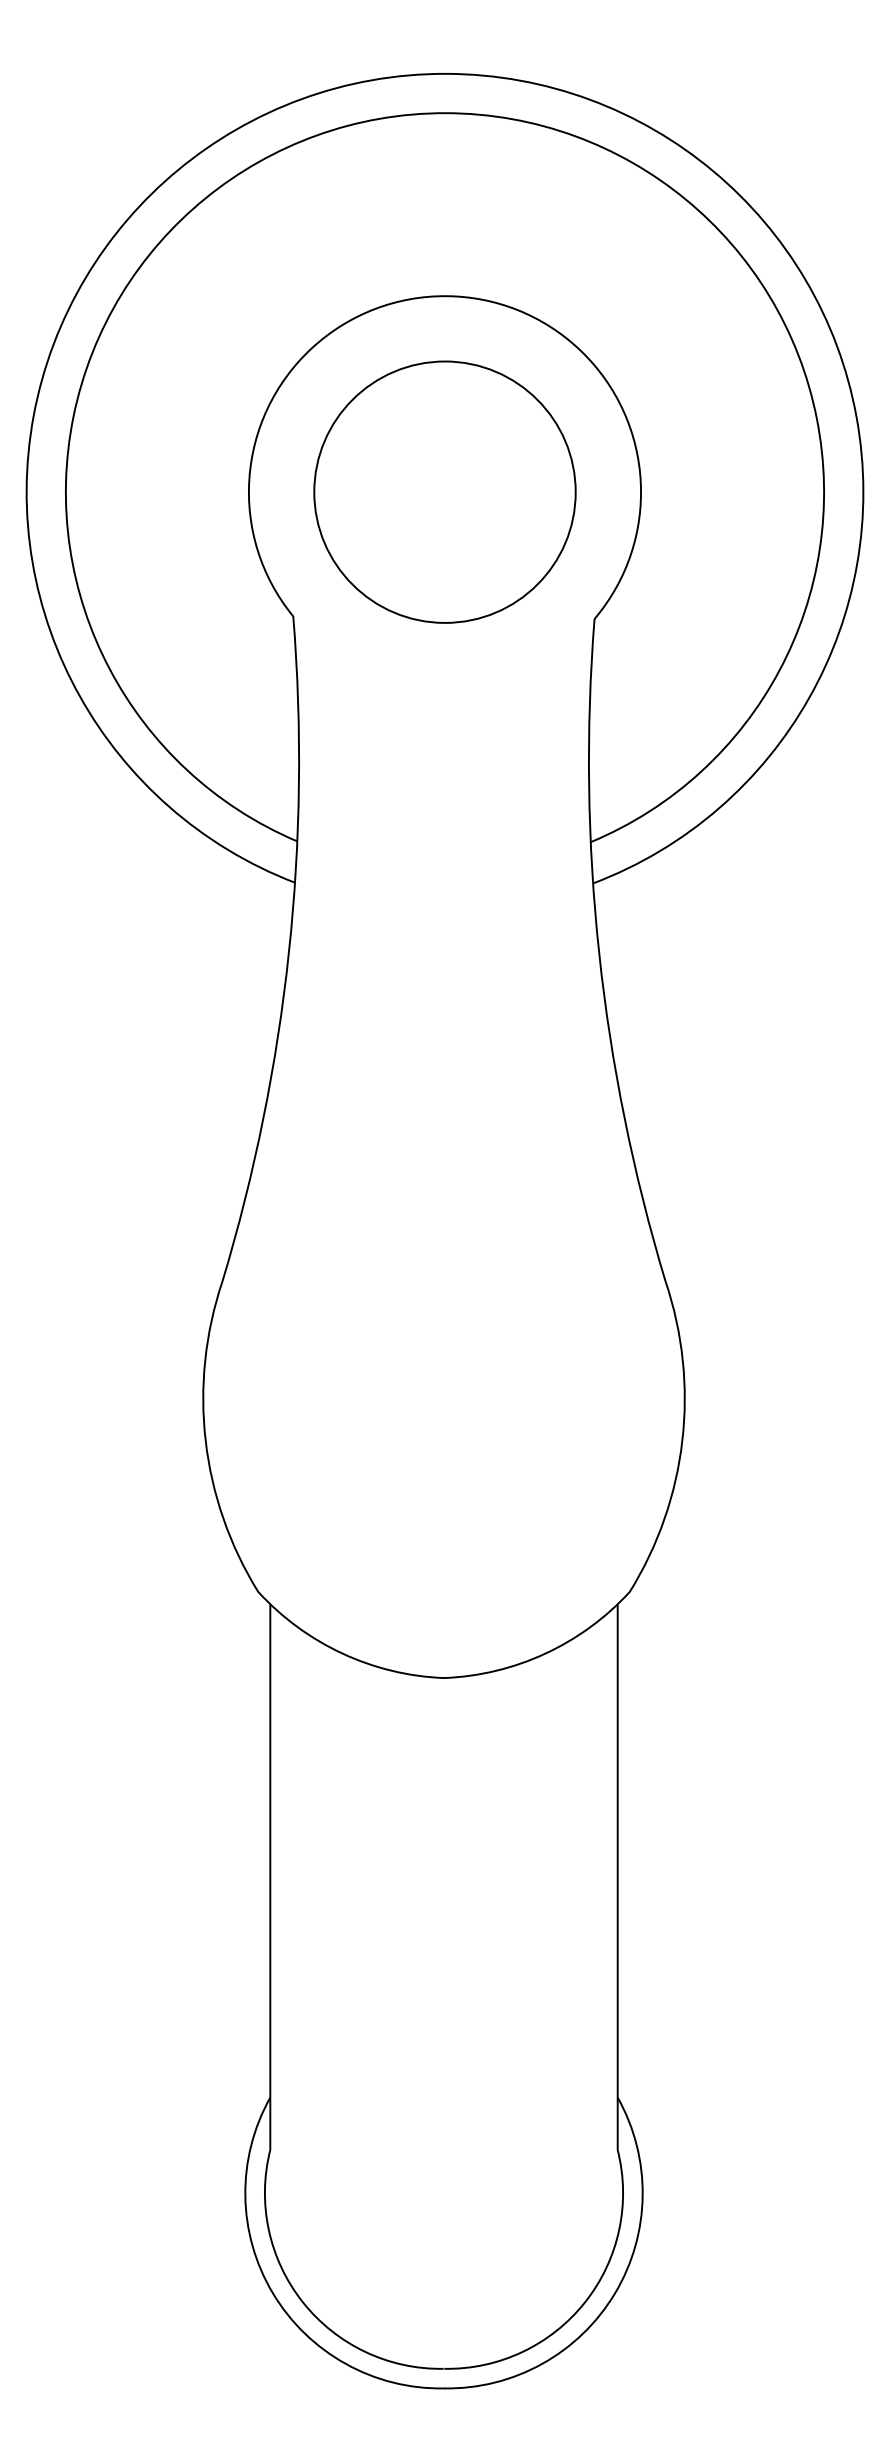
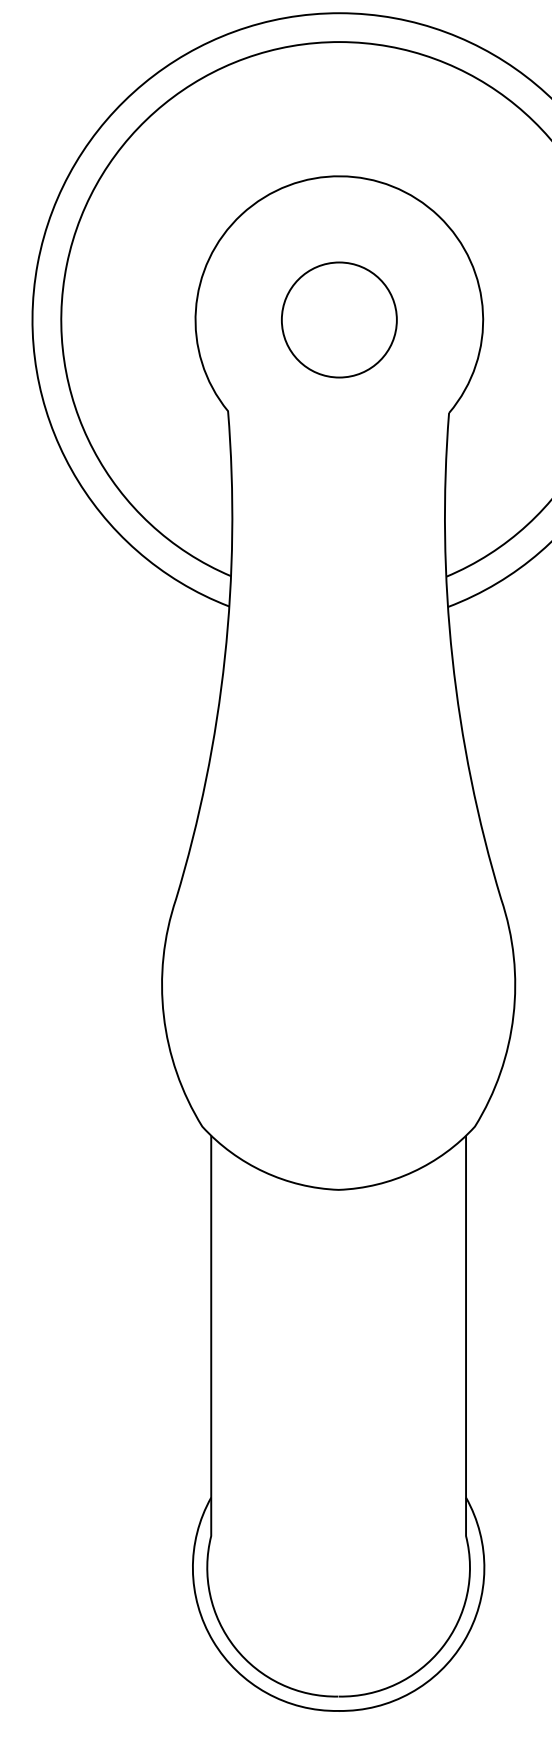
circle: (444, 491) -> (339, 319), size x0.6

